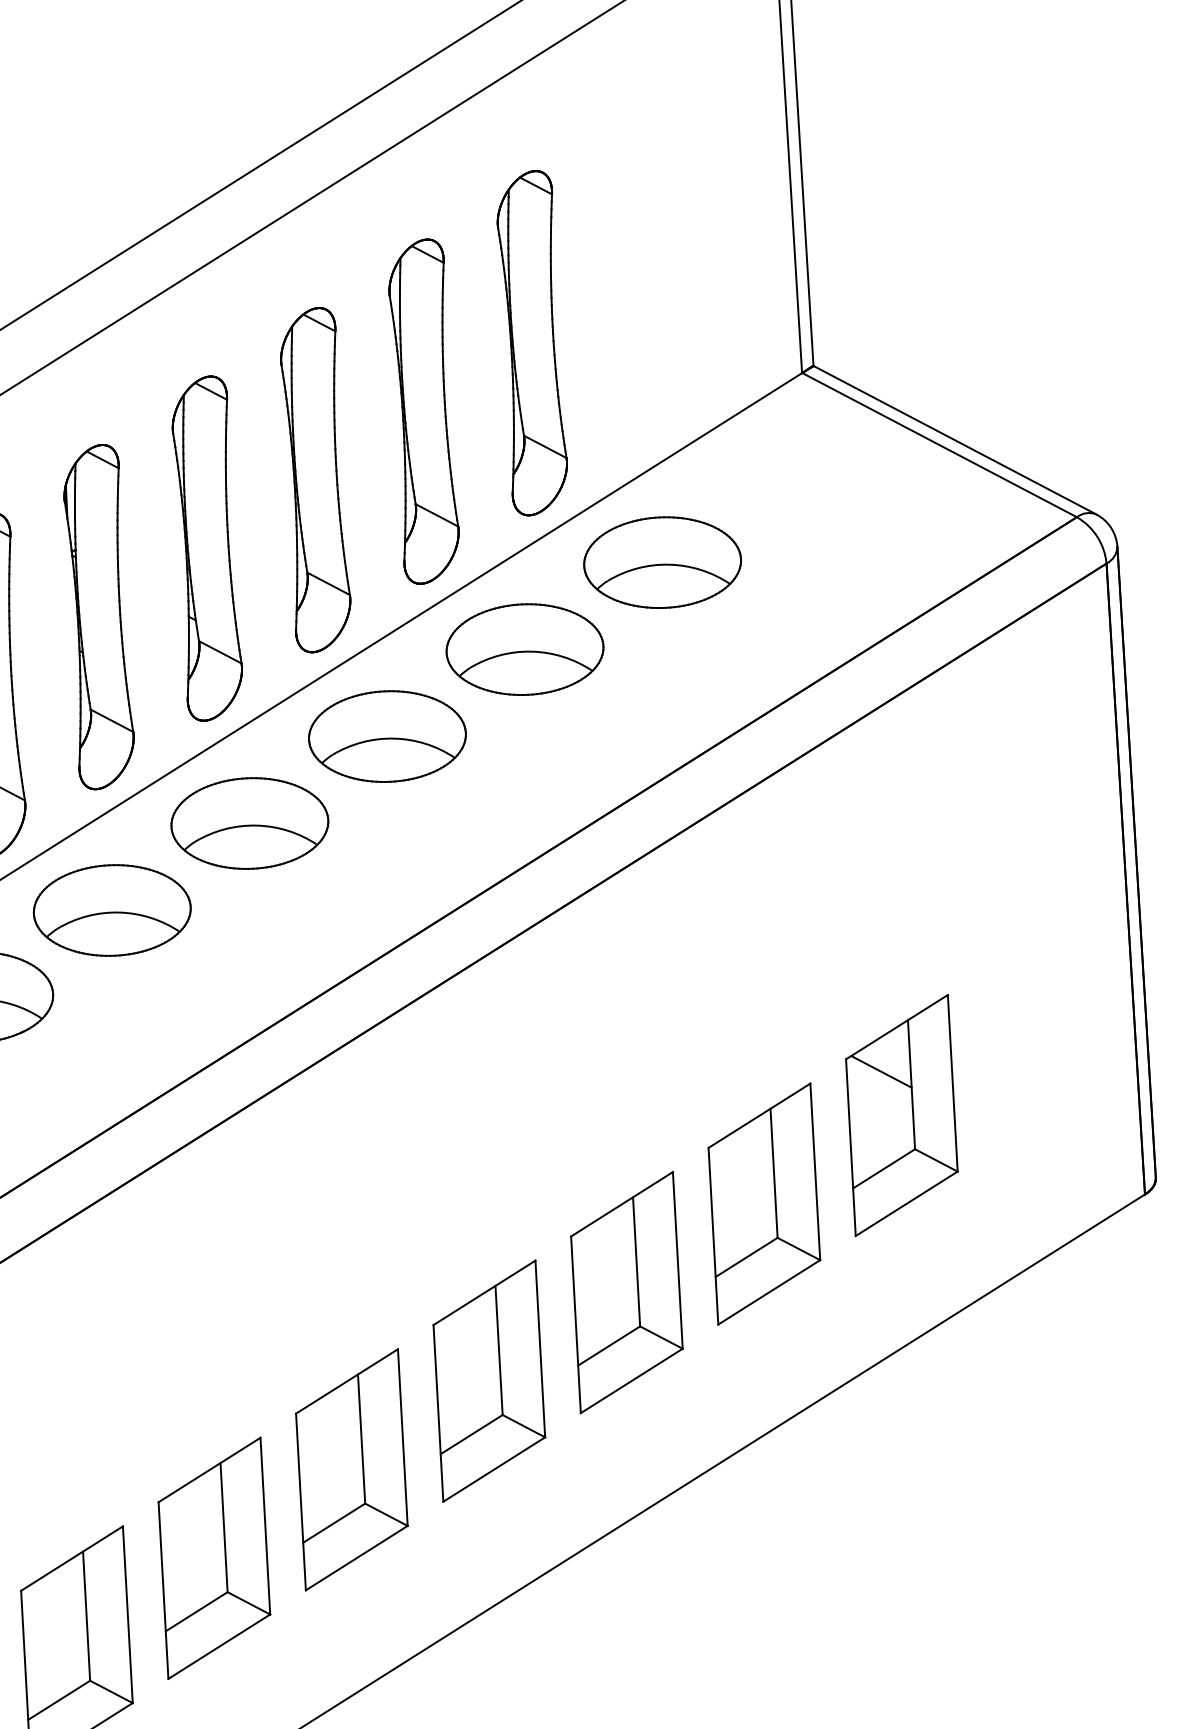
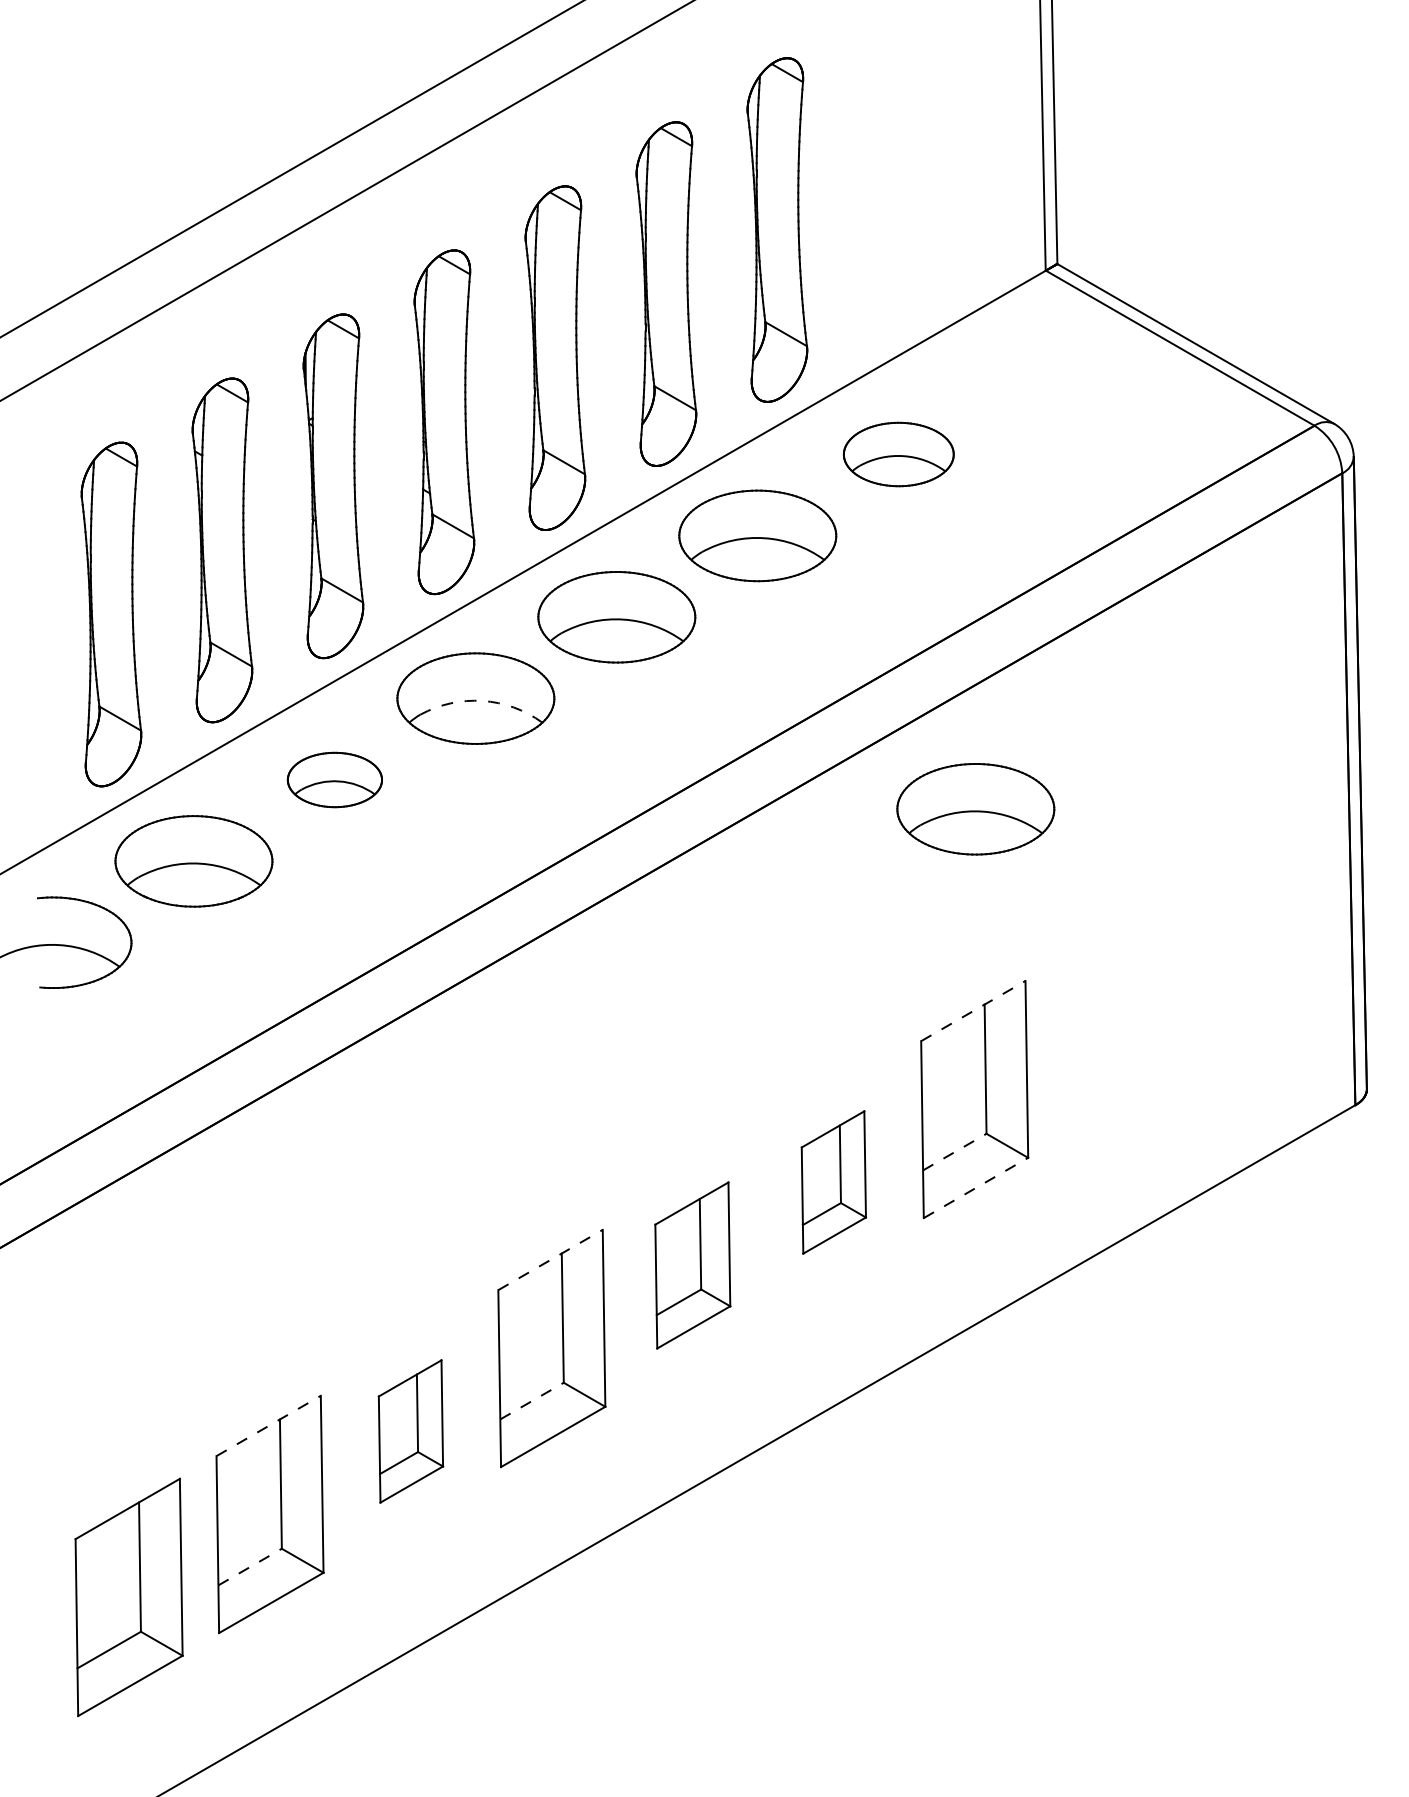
part: (662, 562) -> (898, 454), size x0.7
arc: (256, 825) -> (482, 700), solid -> dashed
part: (111, 909) -> (334, 779), size x0.6
part: (753, 914) -> (975, 809), added
line: (759, 1115) -> (973, 1010), solid -> dashed
part: (901, 1115) -> (1115, 1016), removed
line: (746, 1257) -> (954, 1152), solid -> dashed
line: (769, 1291) -> (976, 1187), solid -> dashed
part: (626, 1292) -> (833, 1182), size x0.6
line: (346, 1380) -> (550, 1259), solid -> dashed
part: (489, 1381) -> (692, 1265), size x0.7
line: (334, 1523) -> (532, 1401), solid -> dashed
line: (72, 1558) -> (269, 1425), solid -> dashed
part: (213, 1558) -> (410, 1431), size x0.6
line: (59, 1700) -> (250, 1567), solid -> dashed

